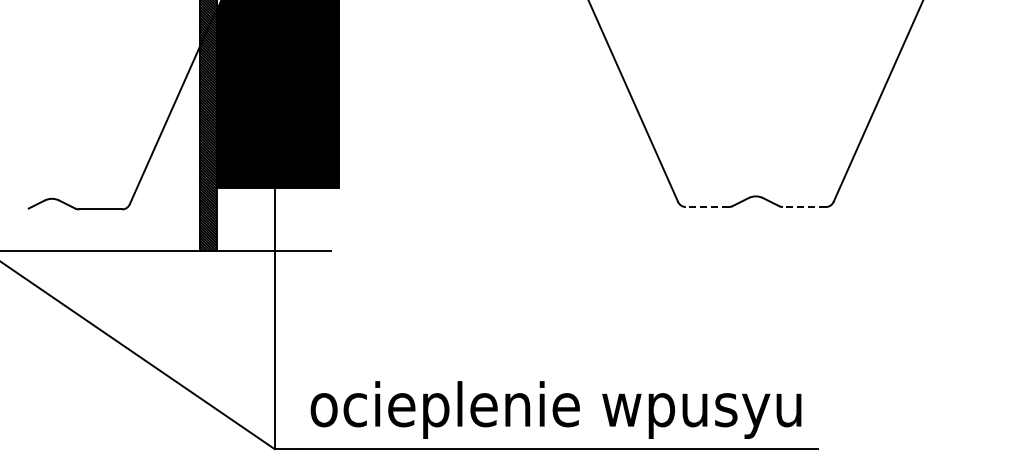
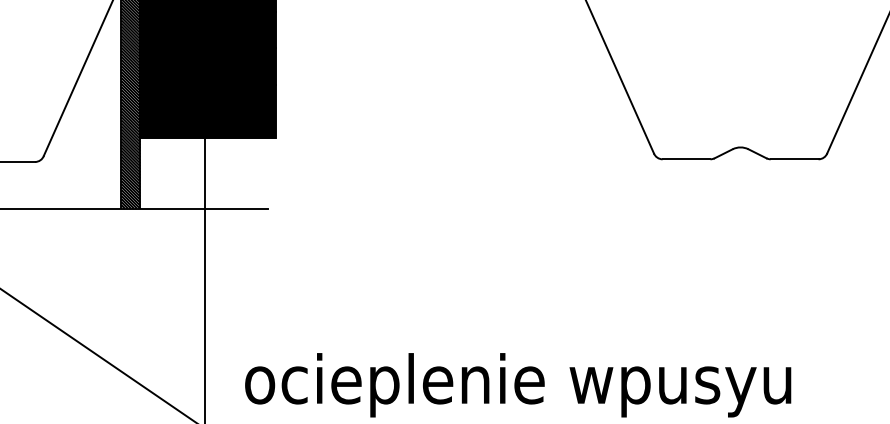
line: (706, 207) -> (685, 159), dashed -> solid
line: (803, 207) -> (793, 159), dashed -> solid

